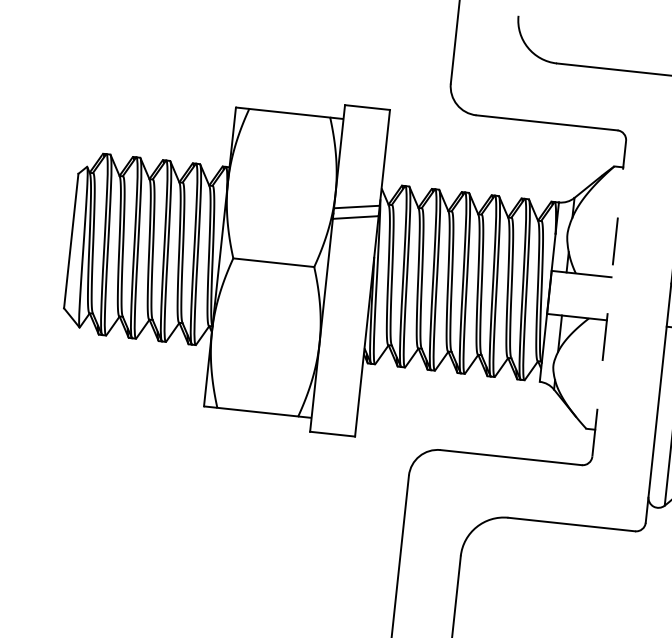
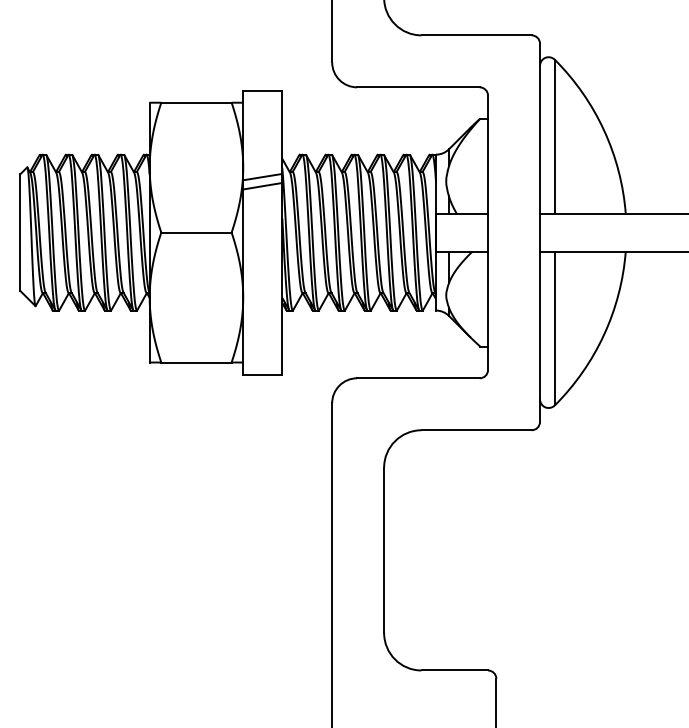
line: (609, 298) -> (488, 232), dashed -> solid

